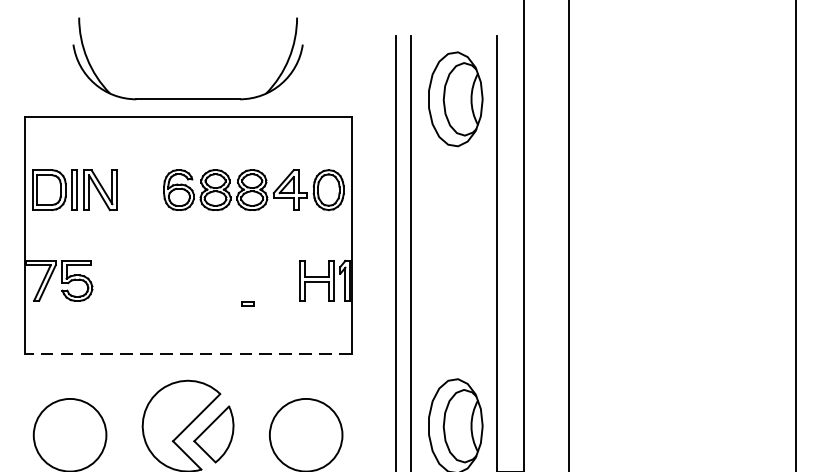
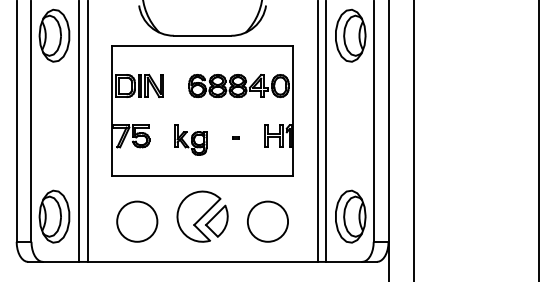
part: (166, 286) -> (190, 139), added
part: (247, 302) -> (235, 137), moved
line: (187, 353) -> (202, 176), dashed -> solid

